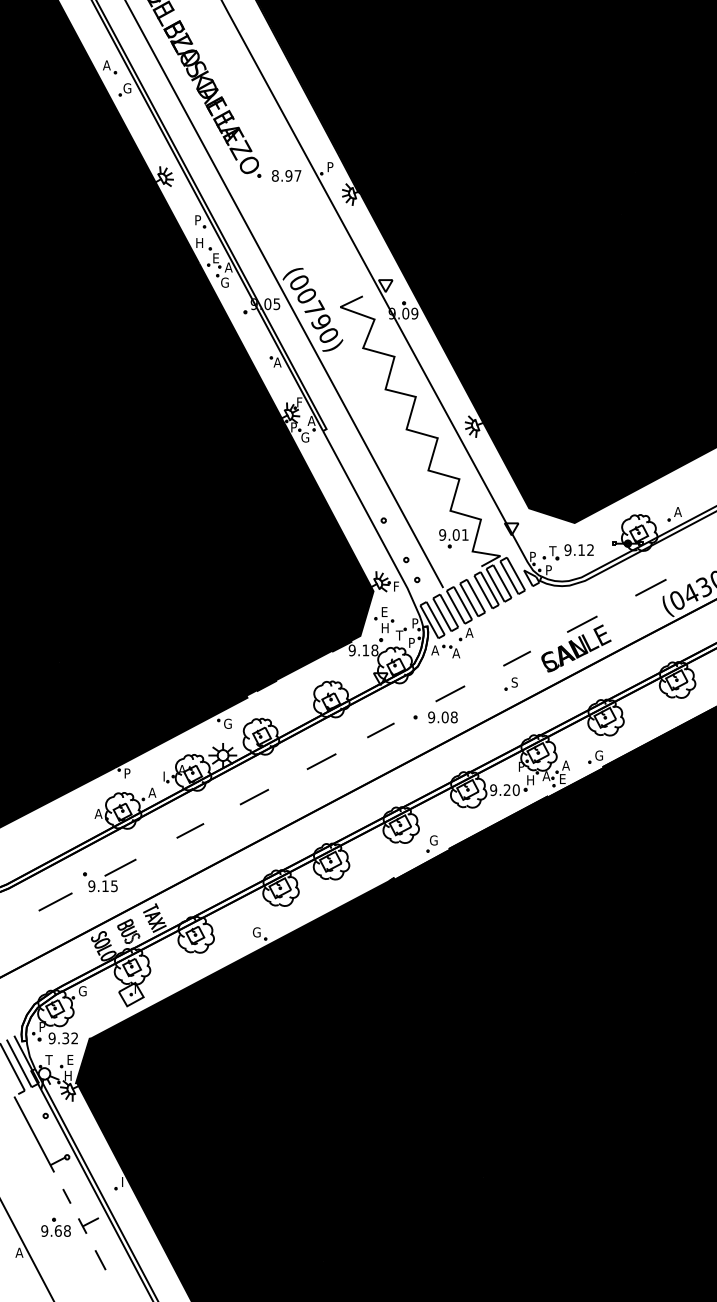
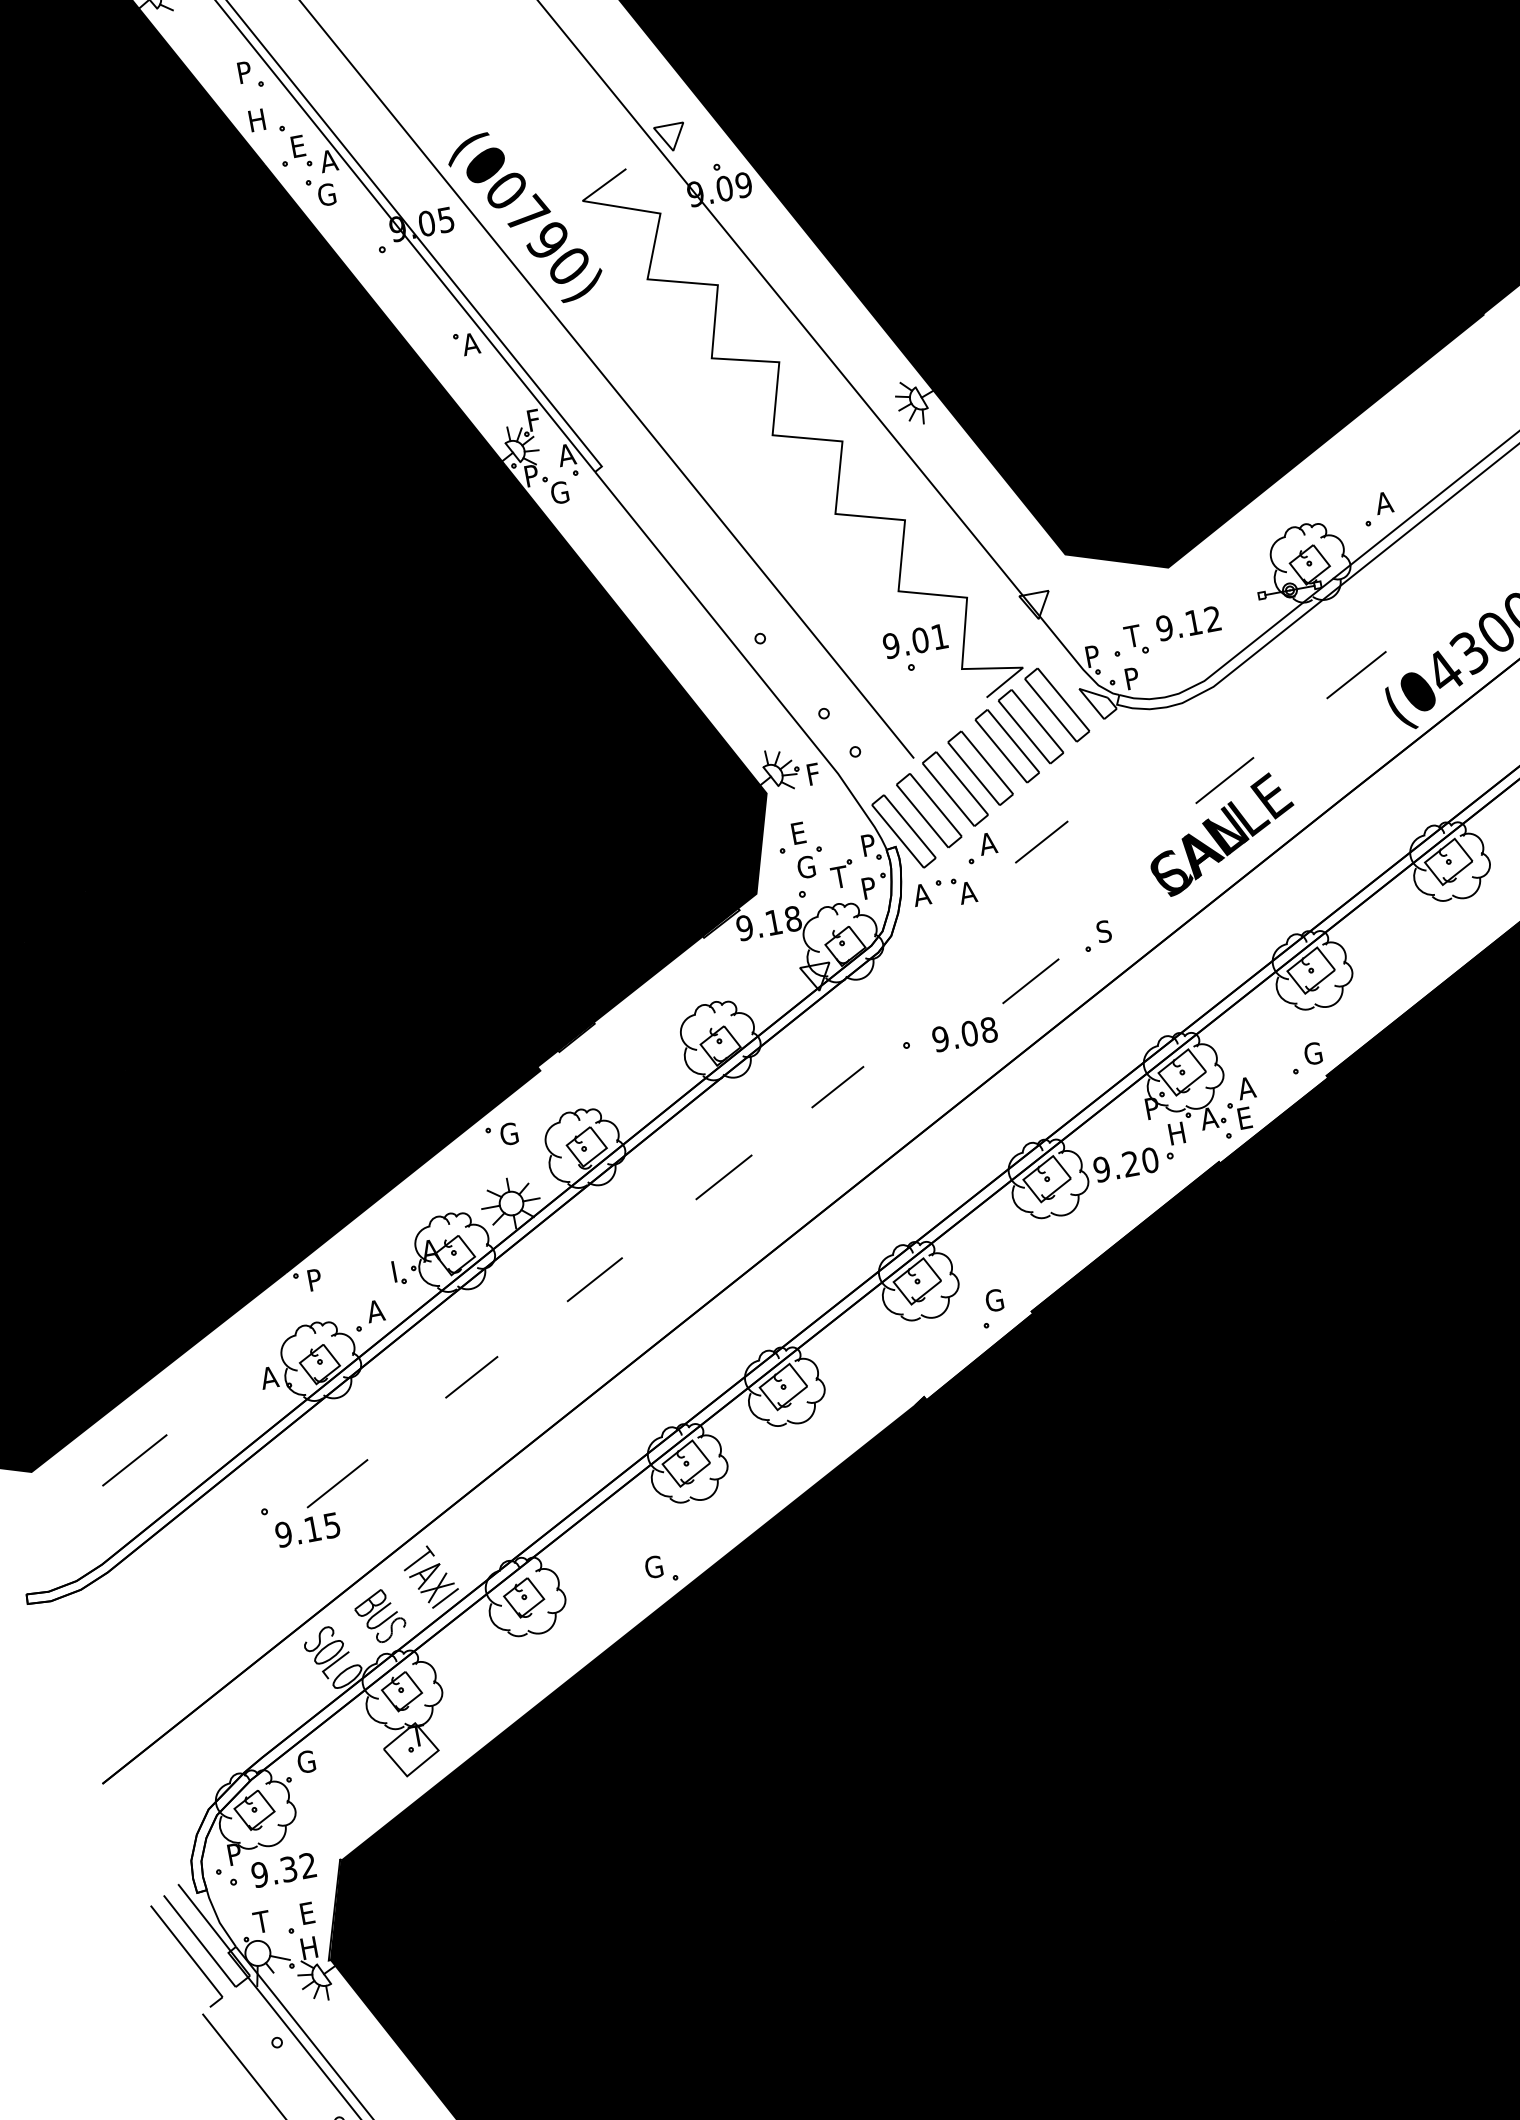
text: (385, 628) -> (806, 867), H -> G
line: (516, 658) -> (1040, 841), moved
line: (450, 693) -> (1031, 980), moved
line: (55, 901) -> (134, 1459), moved

